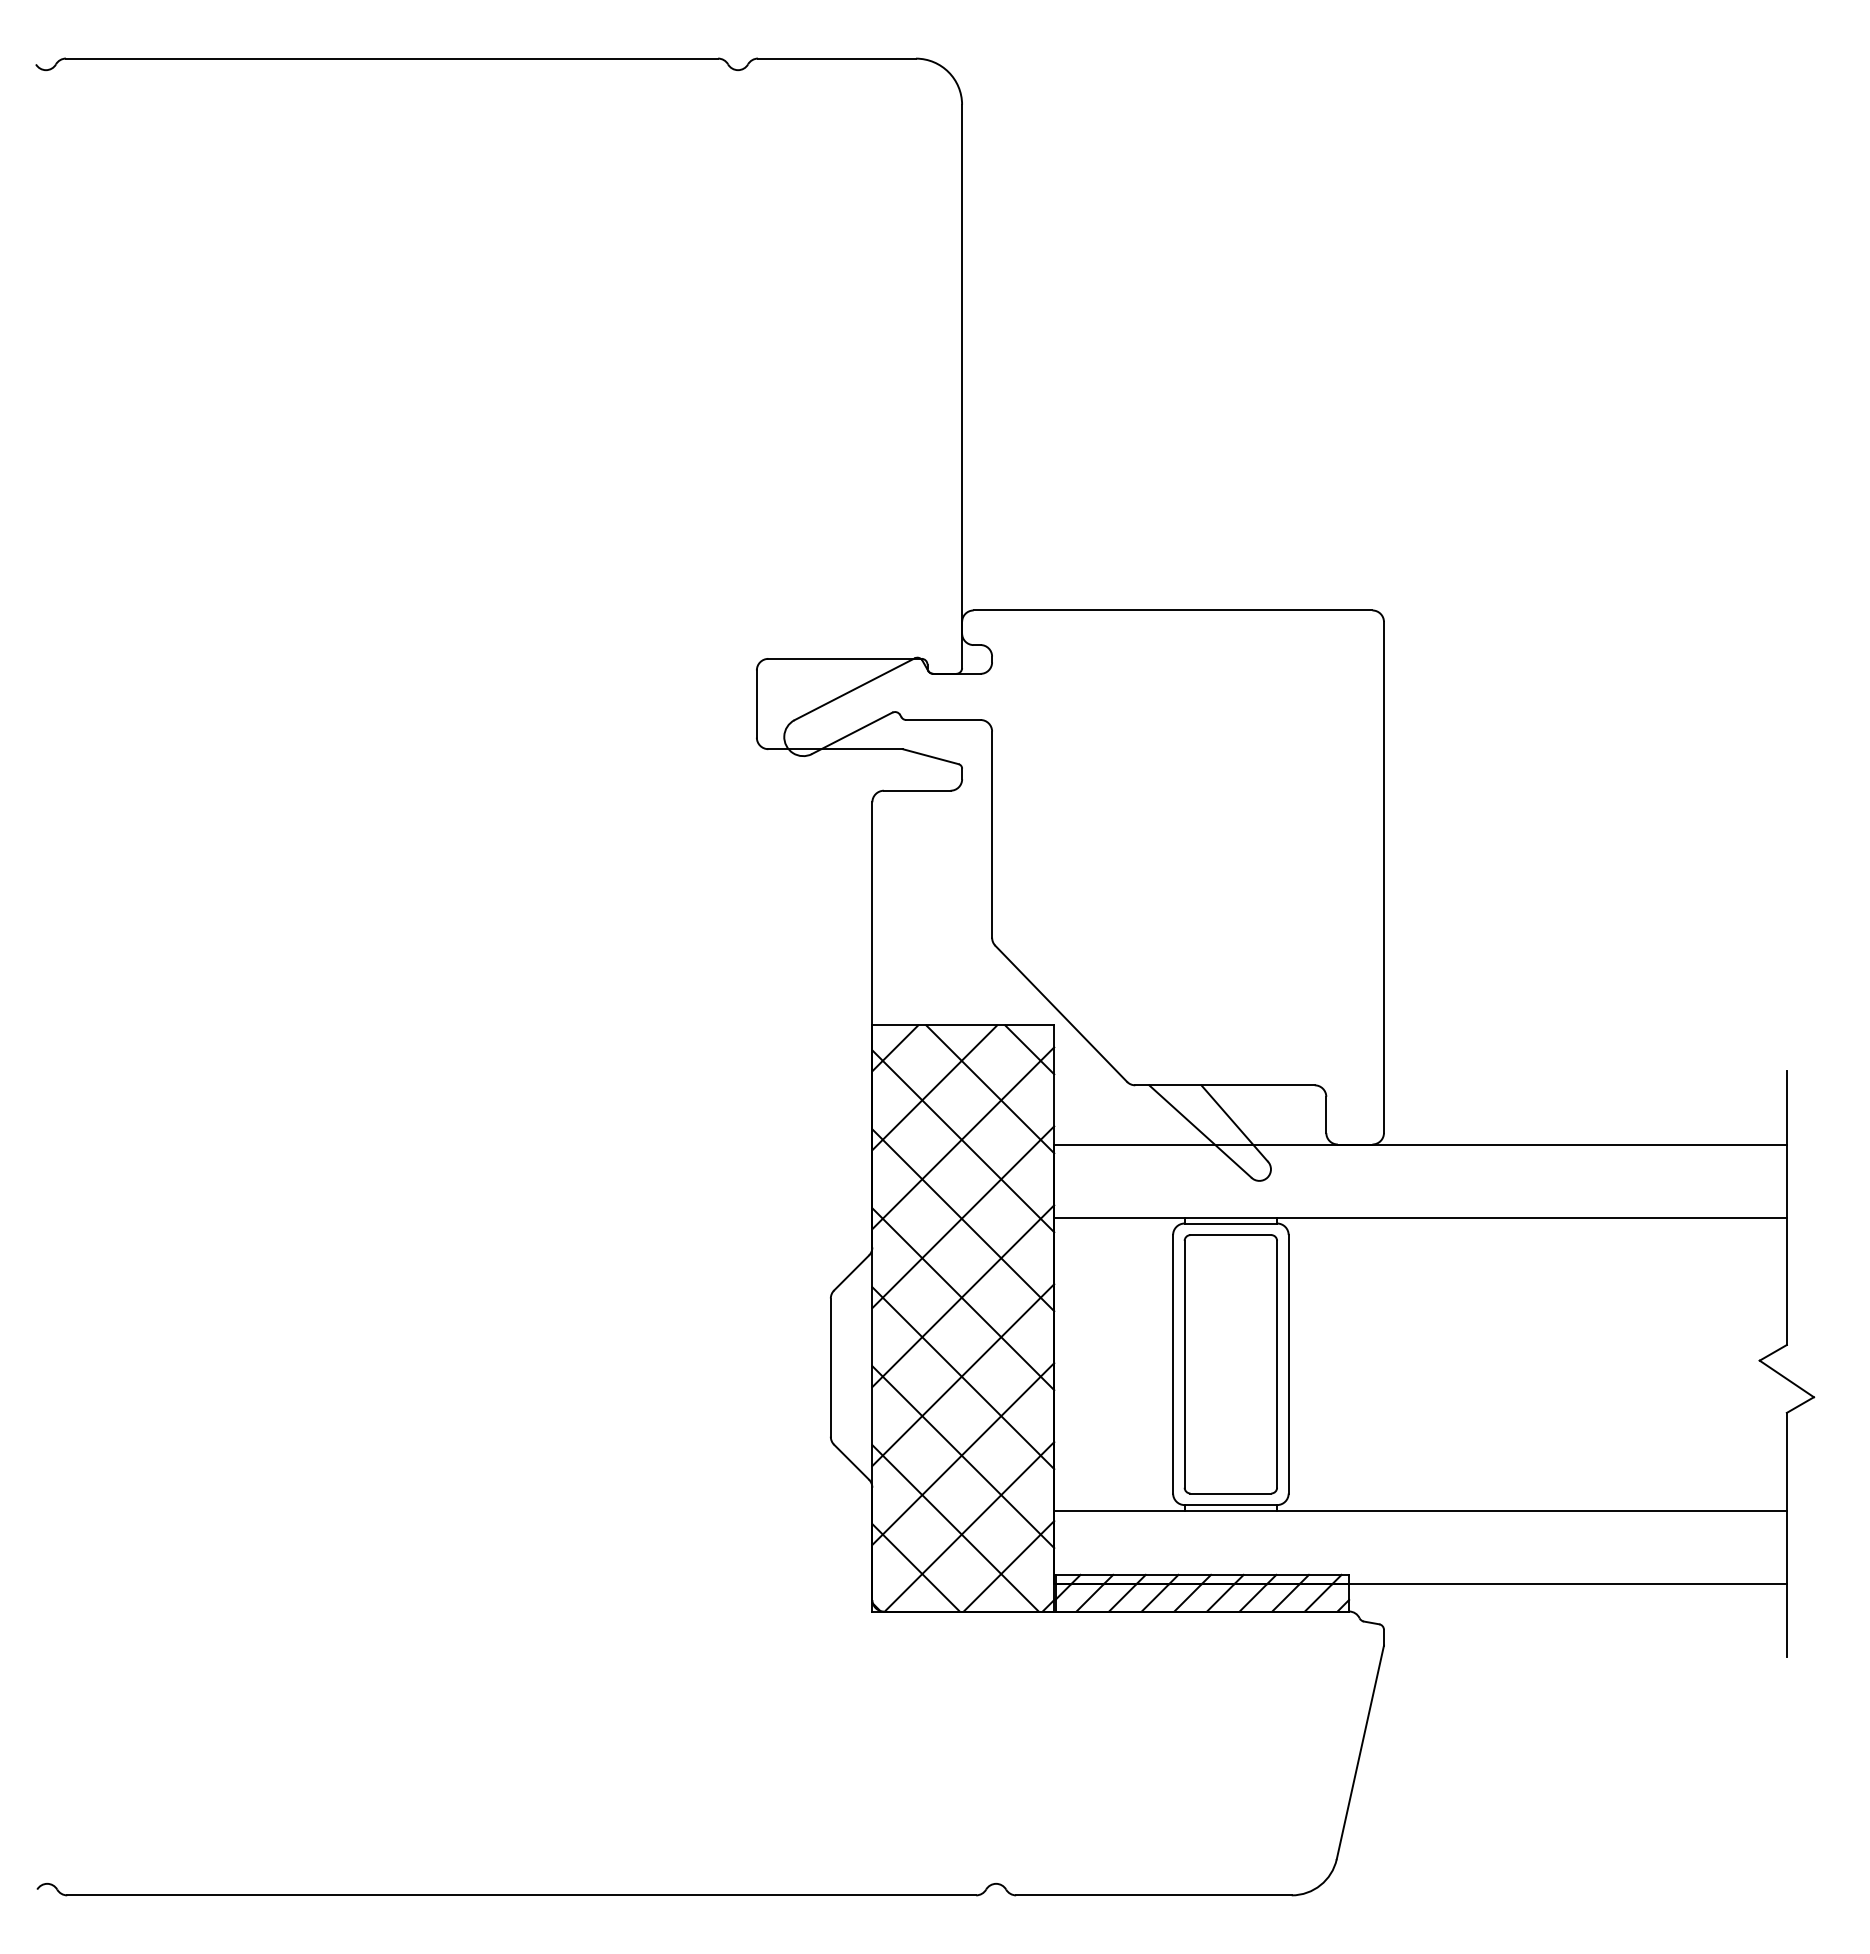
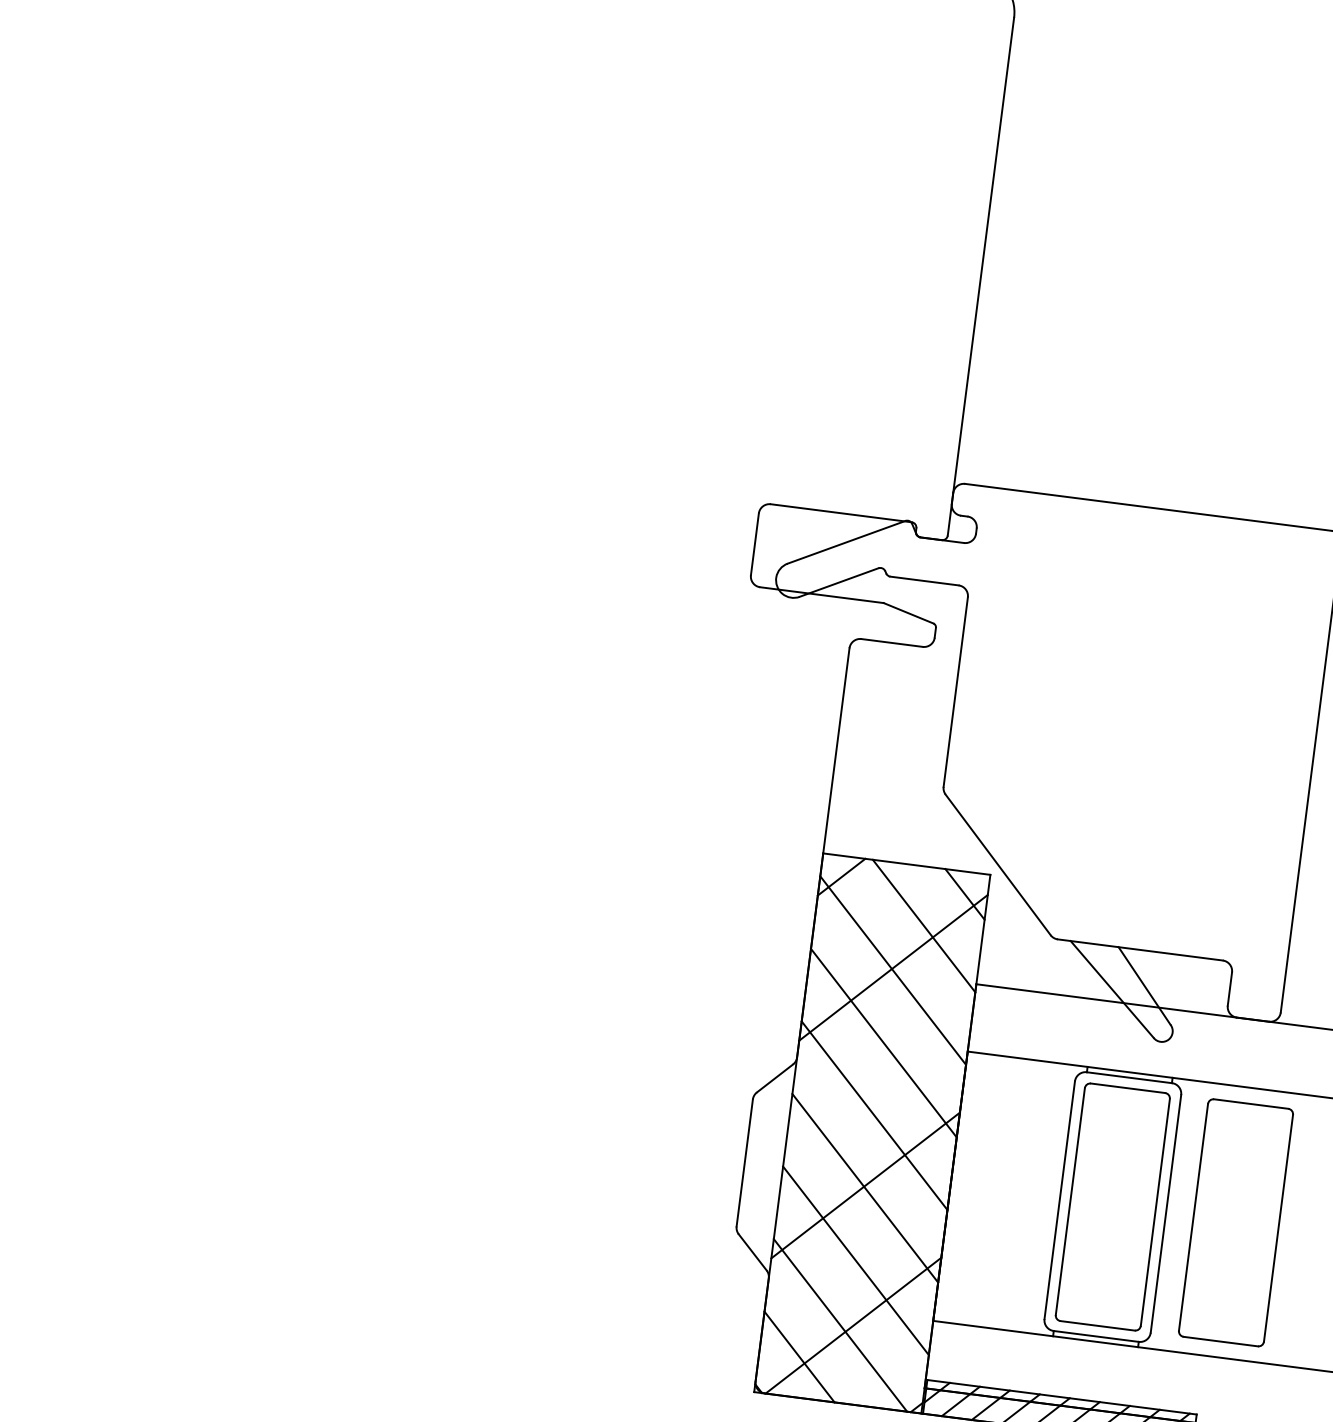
line: (934, 1087) -> (873, 917), removed
line: (963, 1217) -> (884, 1040), removed
line: (963, 1296) -> (875, 1113), removed
part: (1364, 1364) -> (1235, 1222), added
line: (963, 1454) -> (856, 1258), removed
line: (1008, 1566) -> (884, 1366), removed

